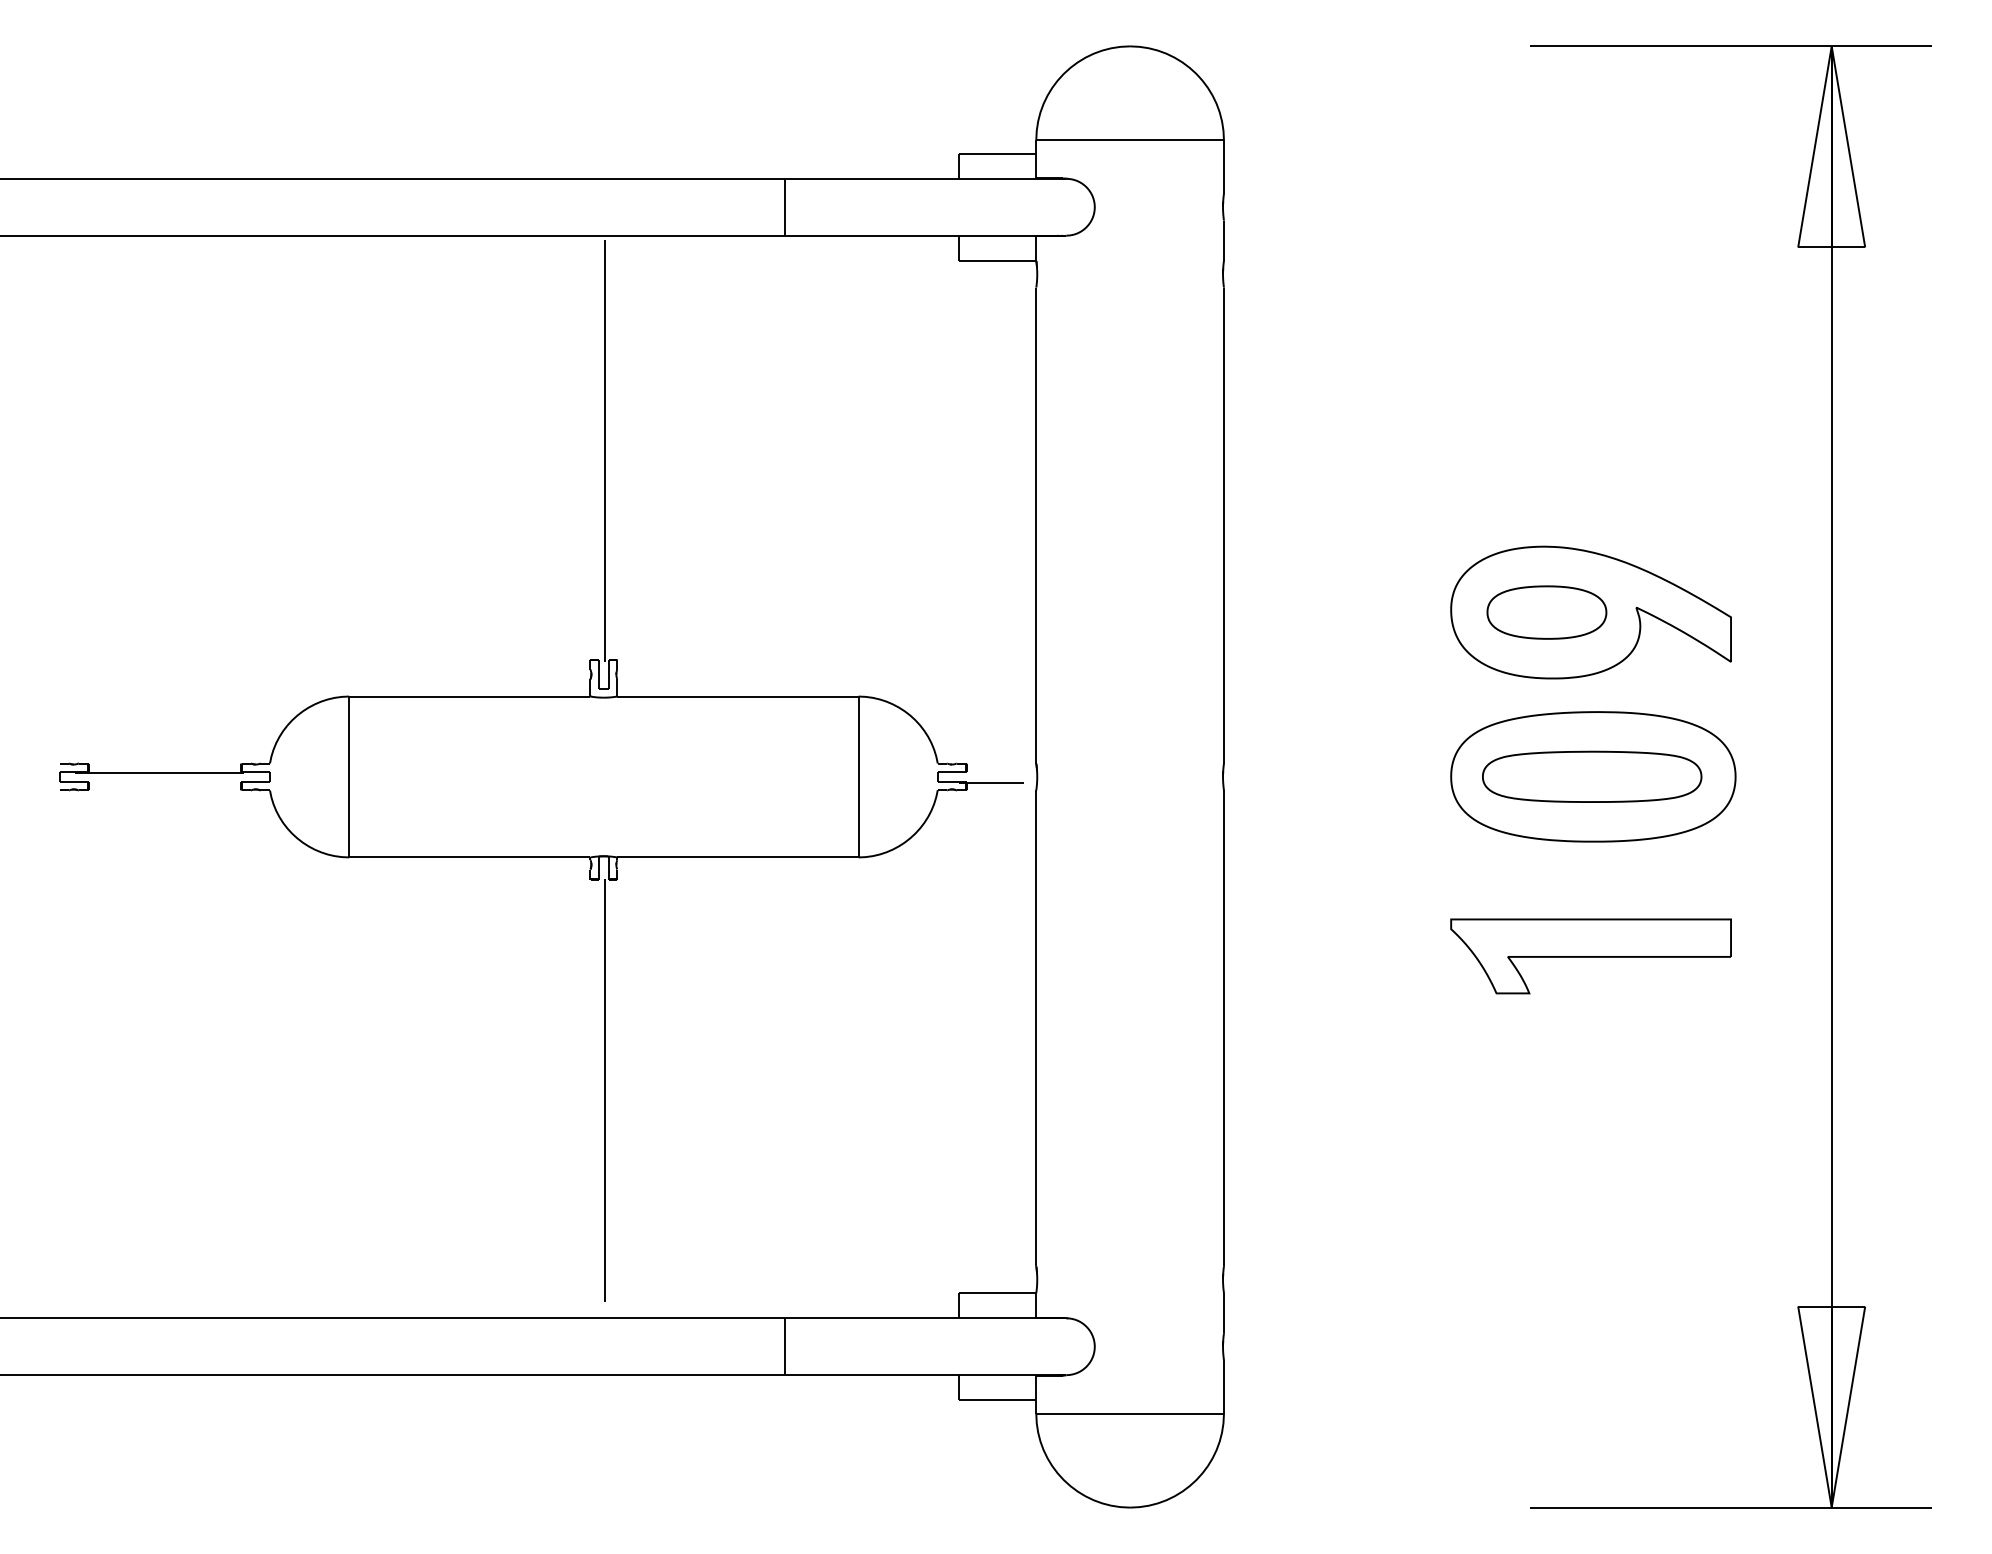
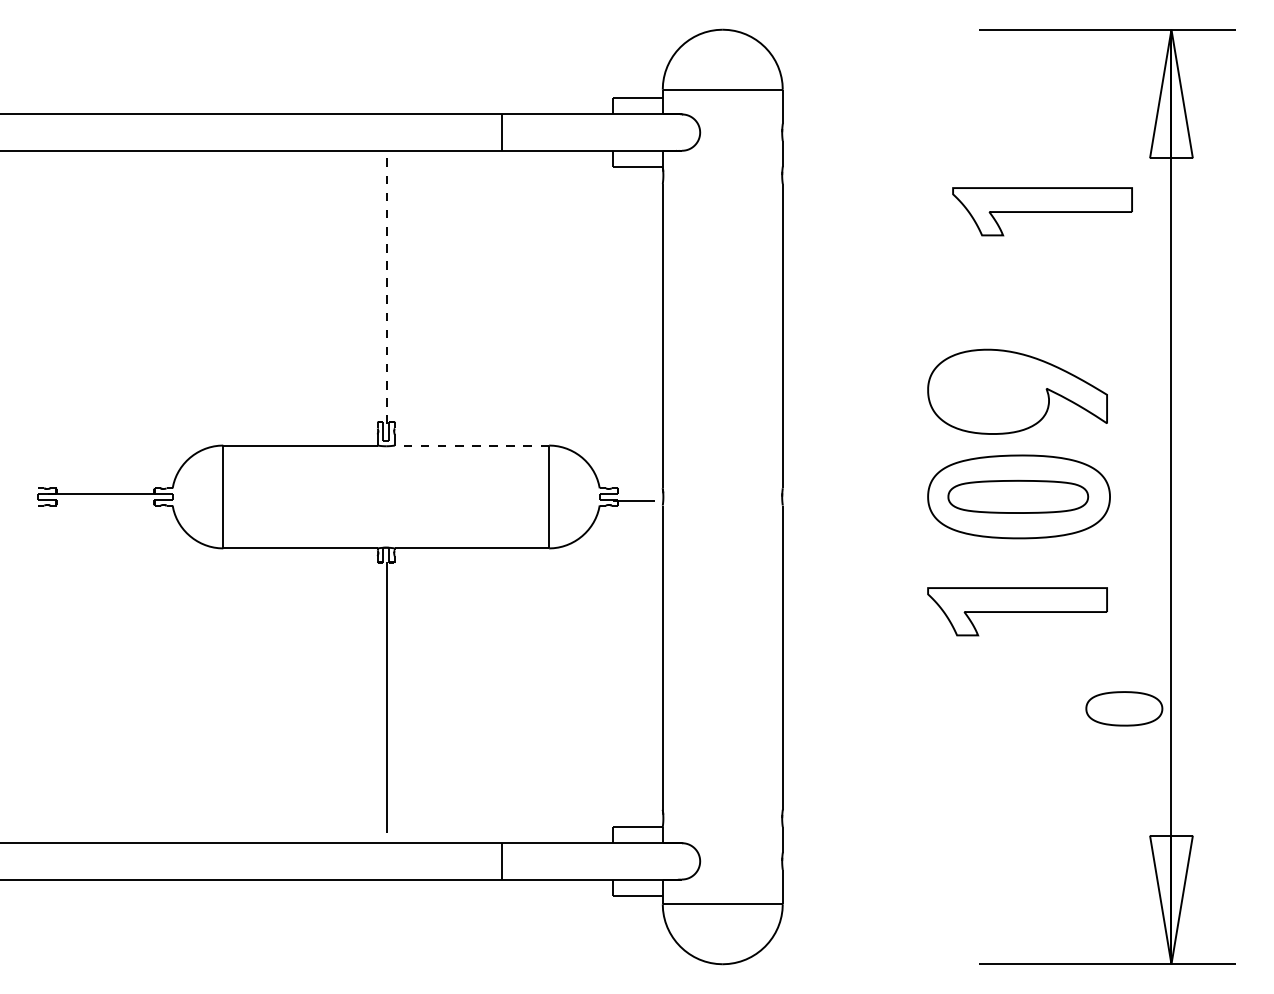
part: (1630, 330) -> (1042, 211), added
line: (604, 450) -> (386, 288), solid -> dashed
part: (1547, 612) -> (1124, 708), moved
line: (737, 696) -> (471, 445), solid -> dashed

